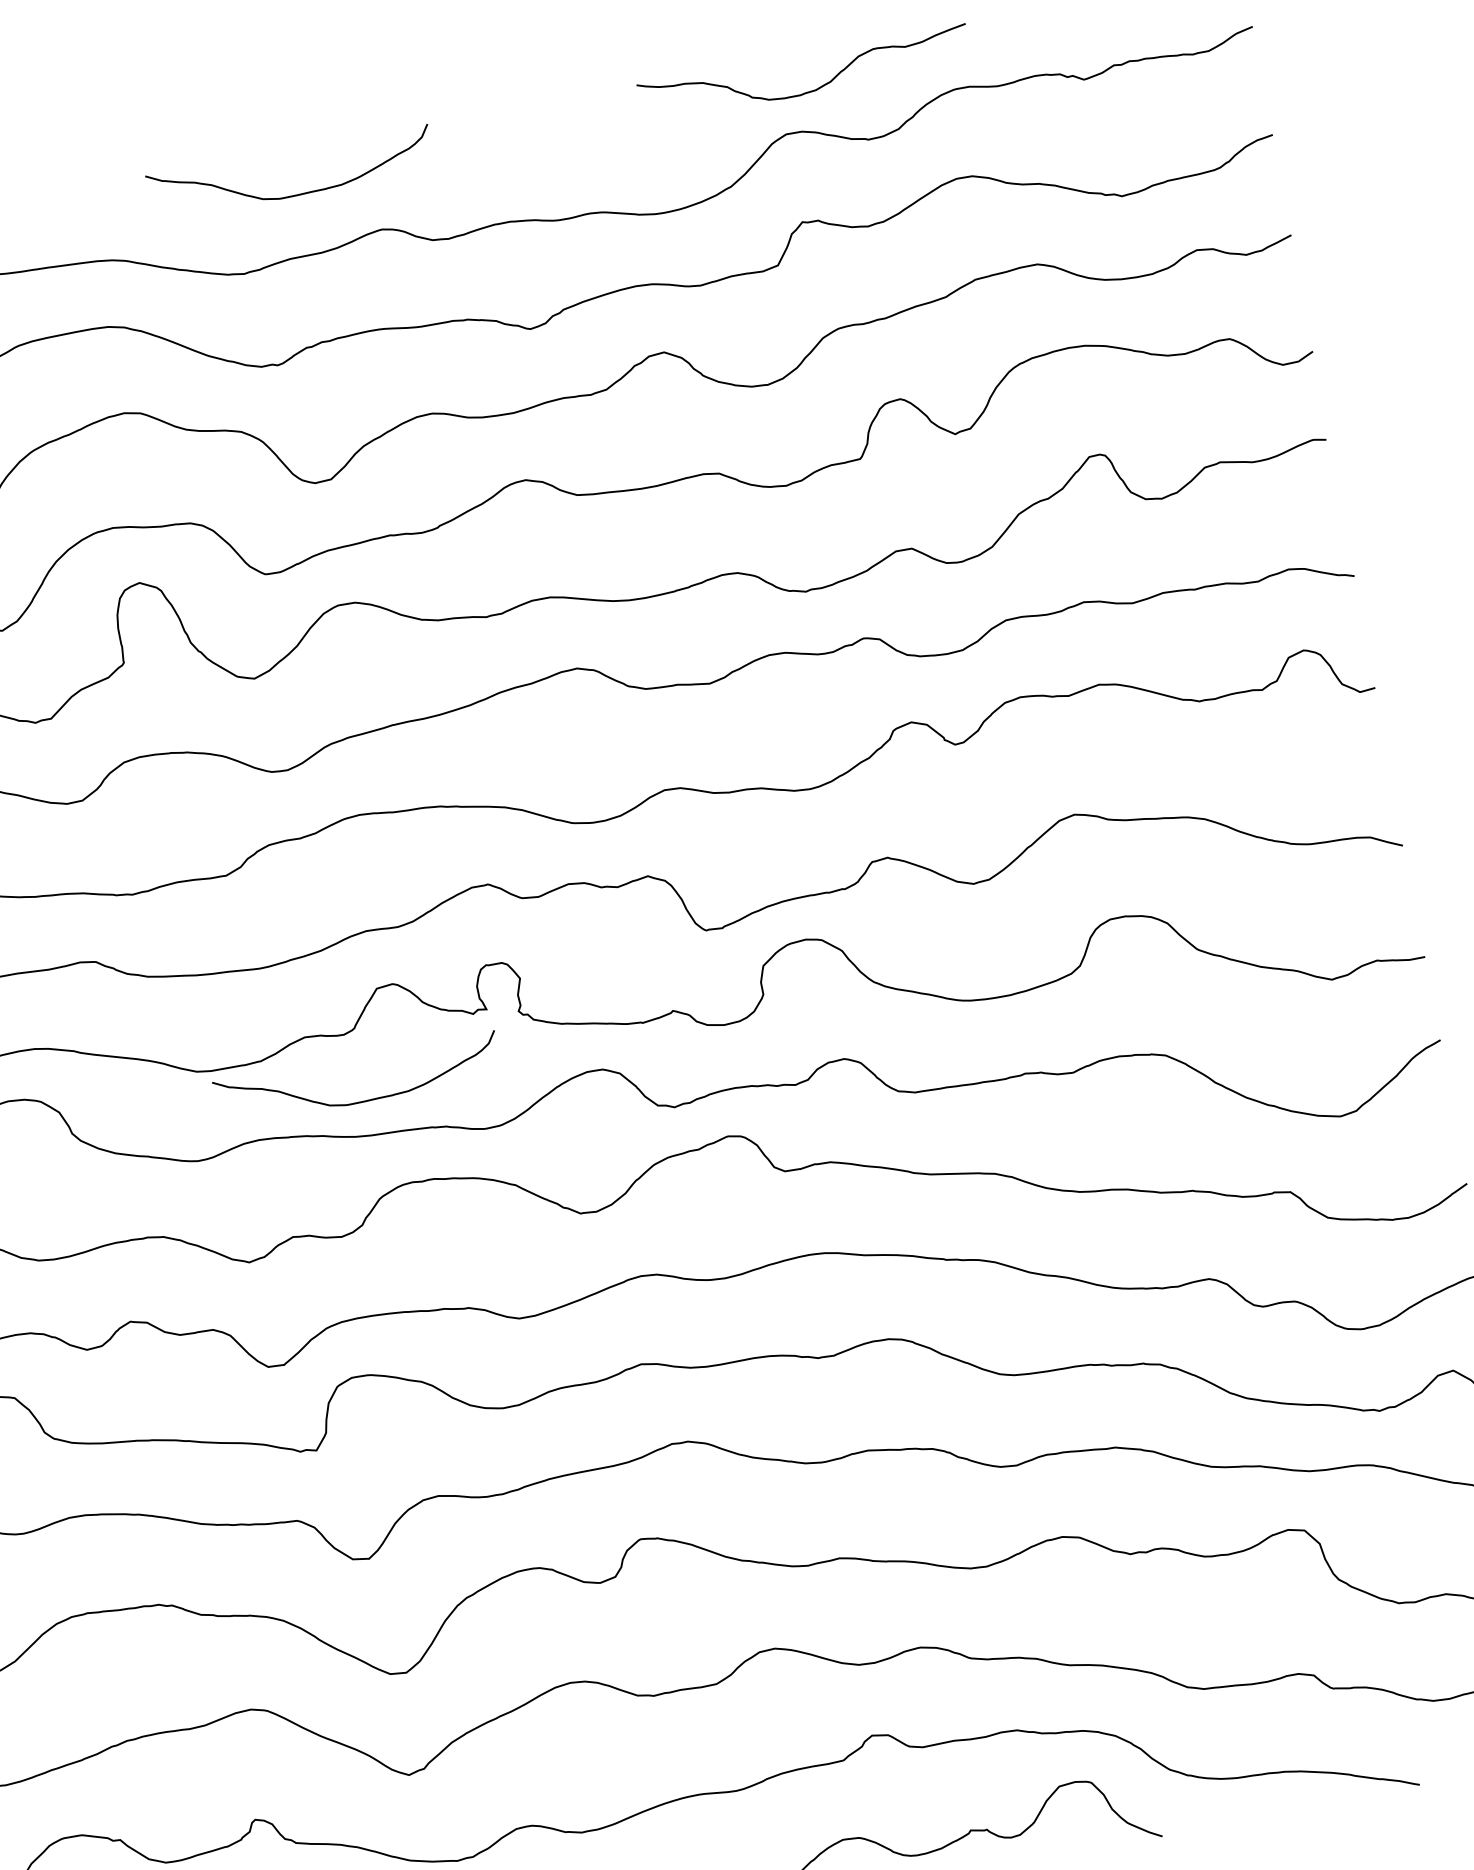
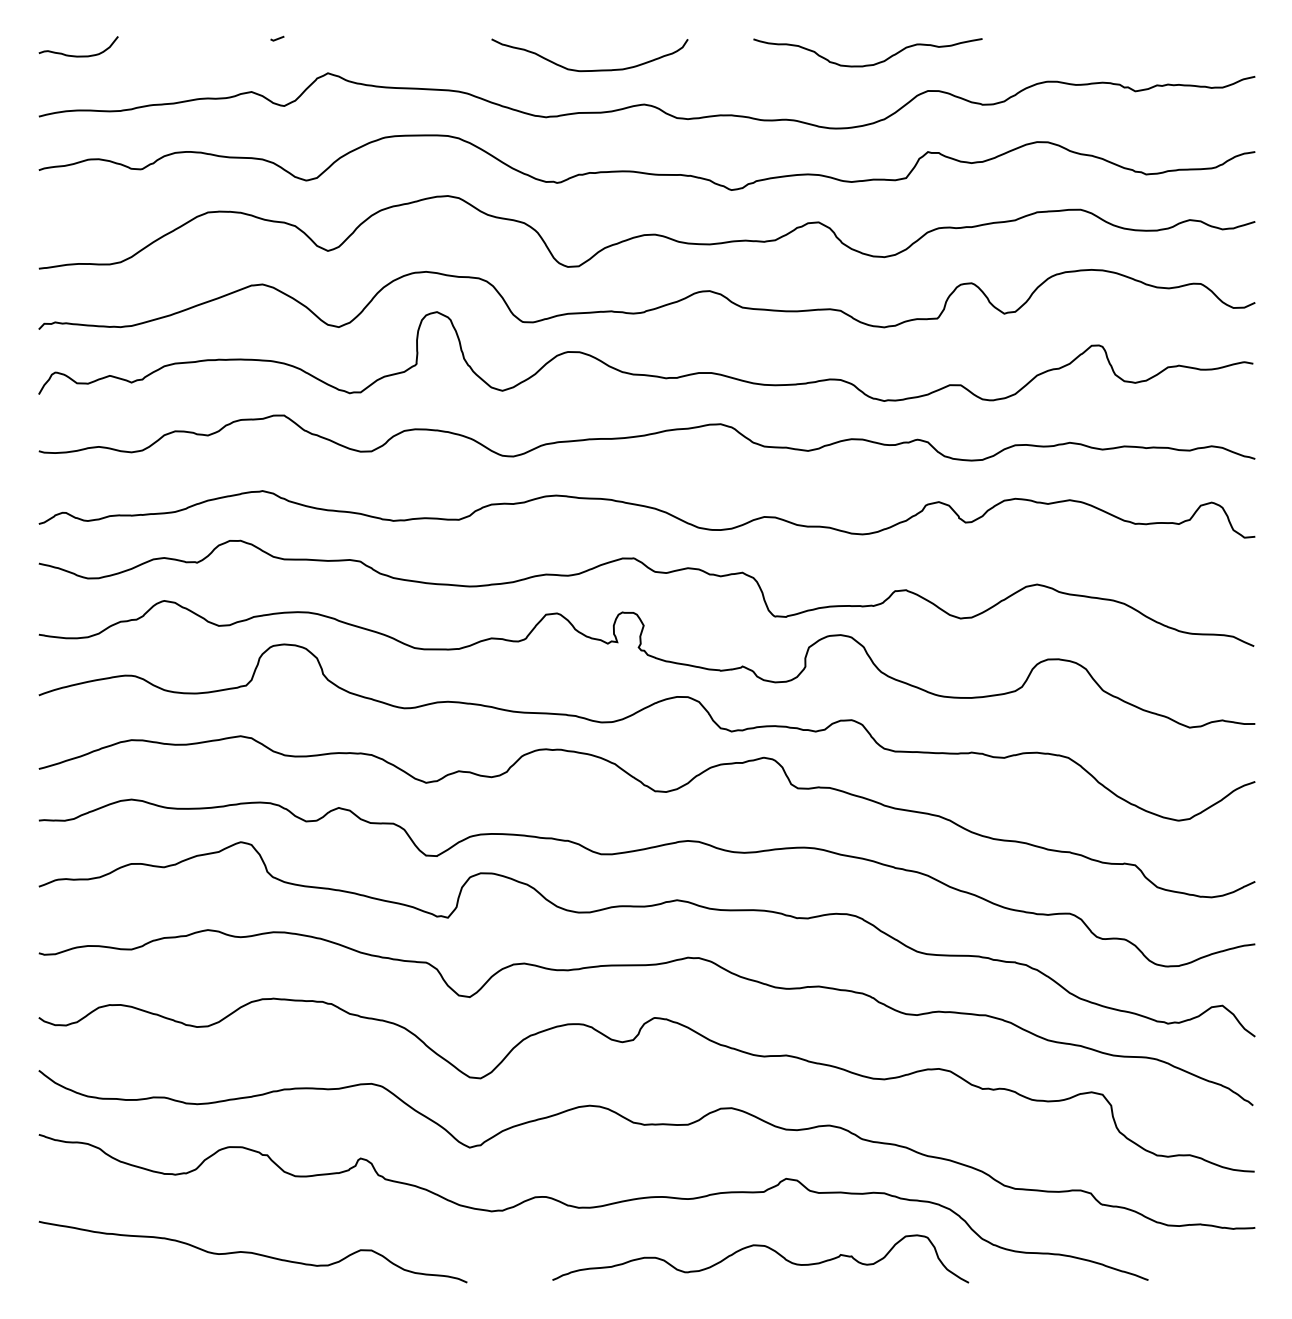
curve: (807, 91) -> (867, 64), moved
curve: (368, 1098) -> (526, 687), removed

